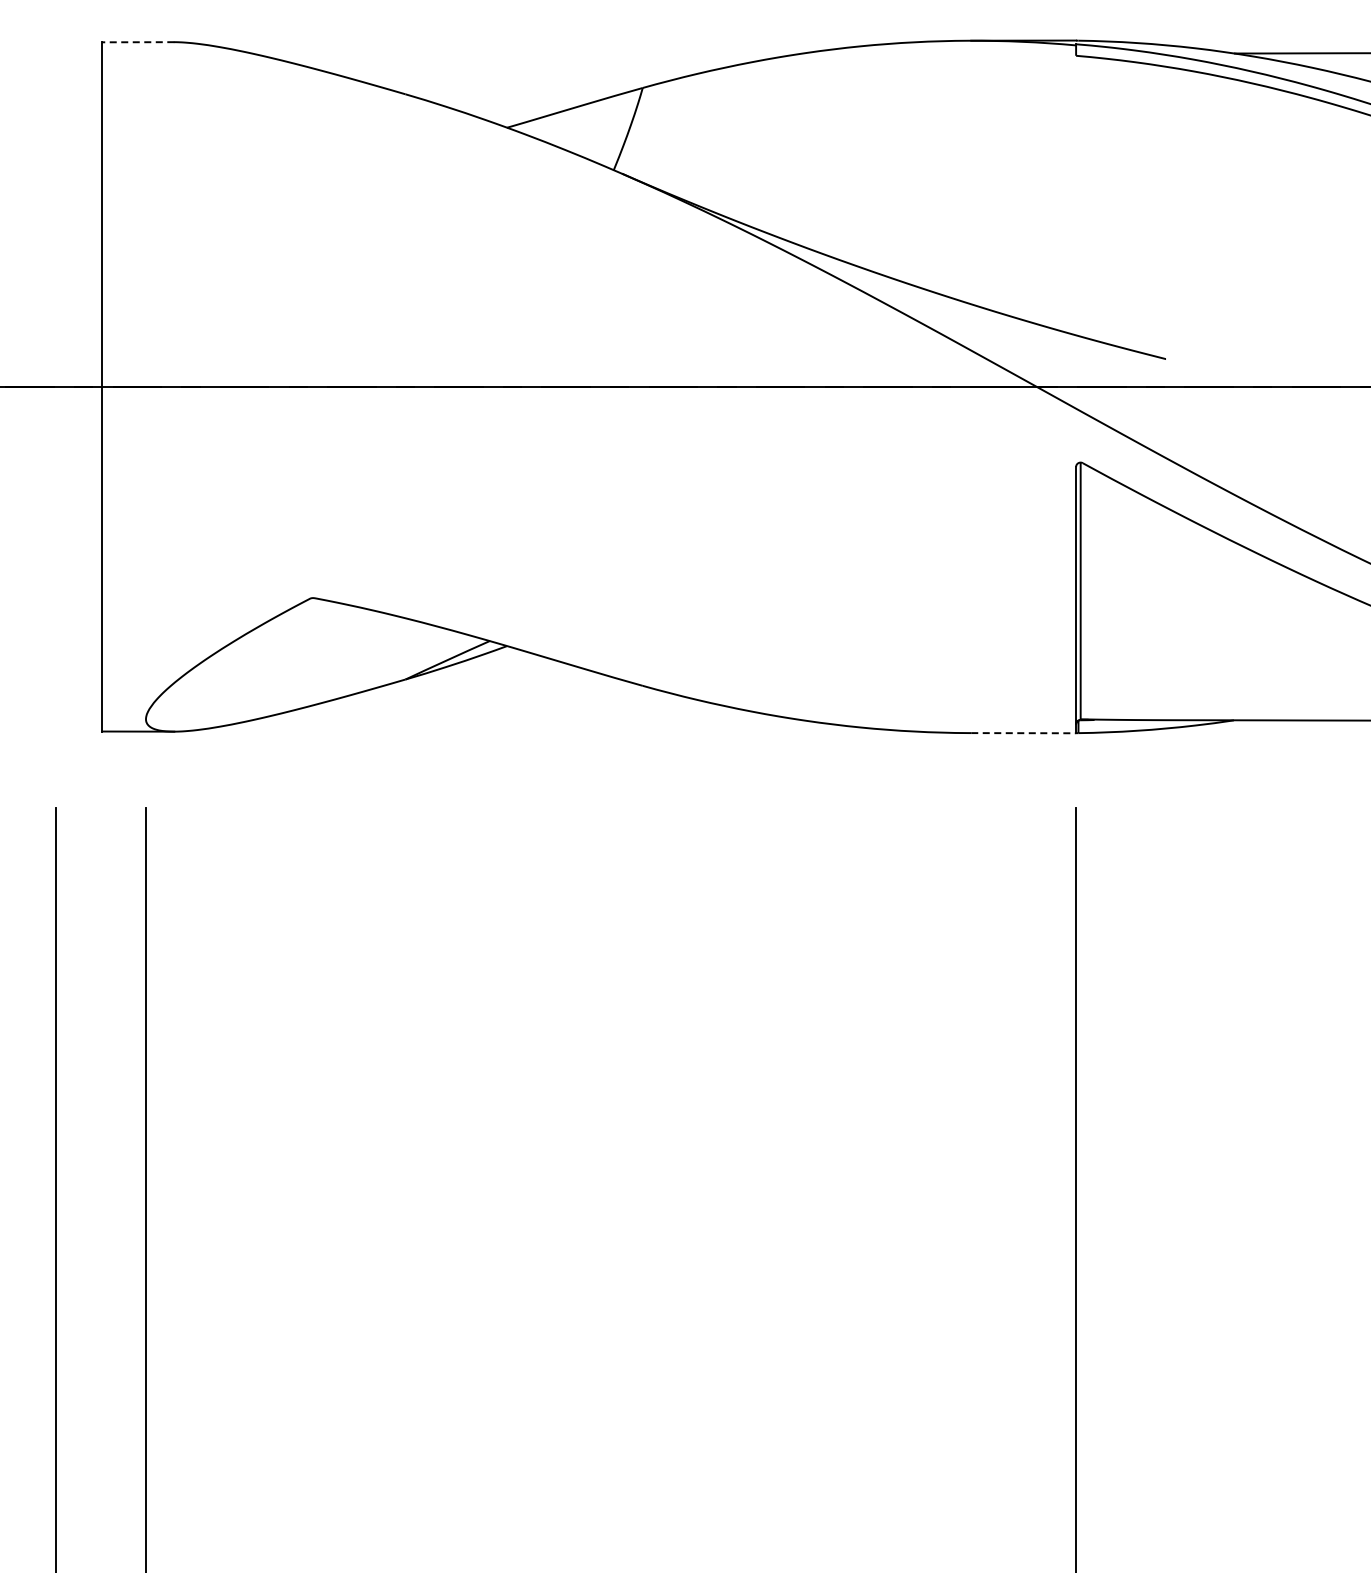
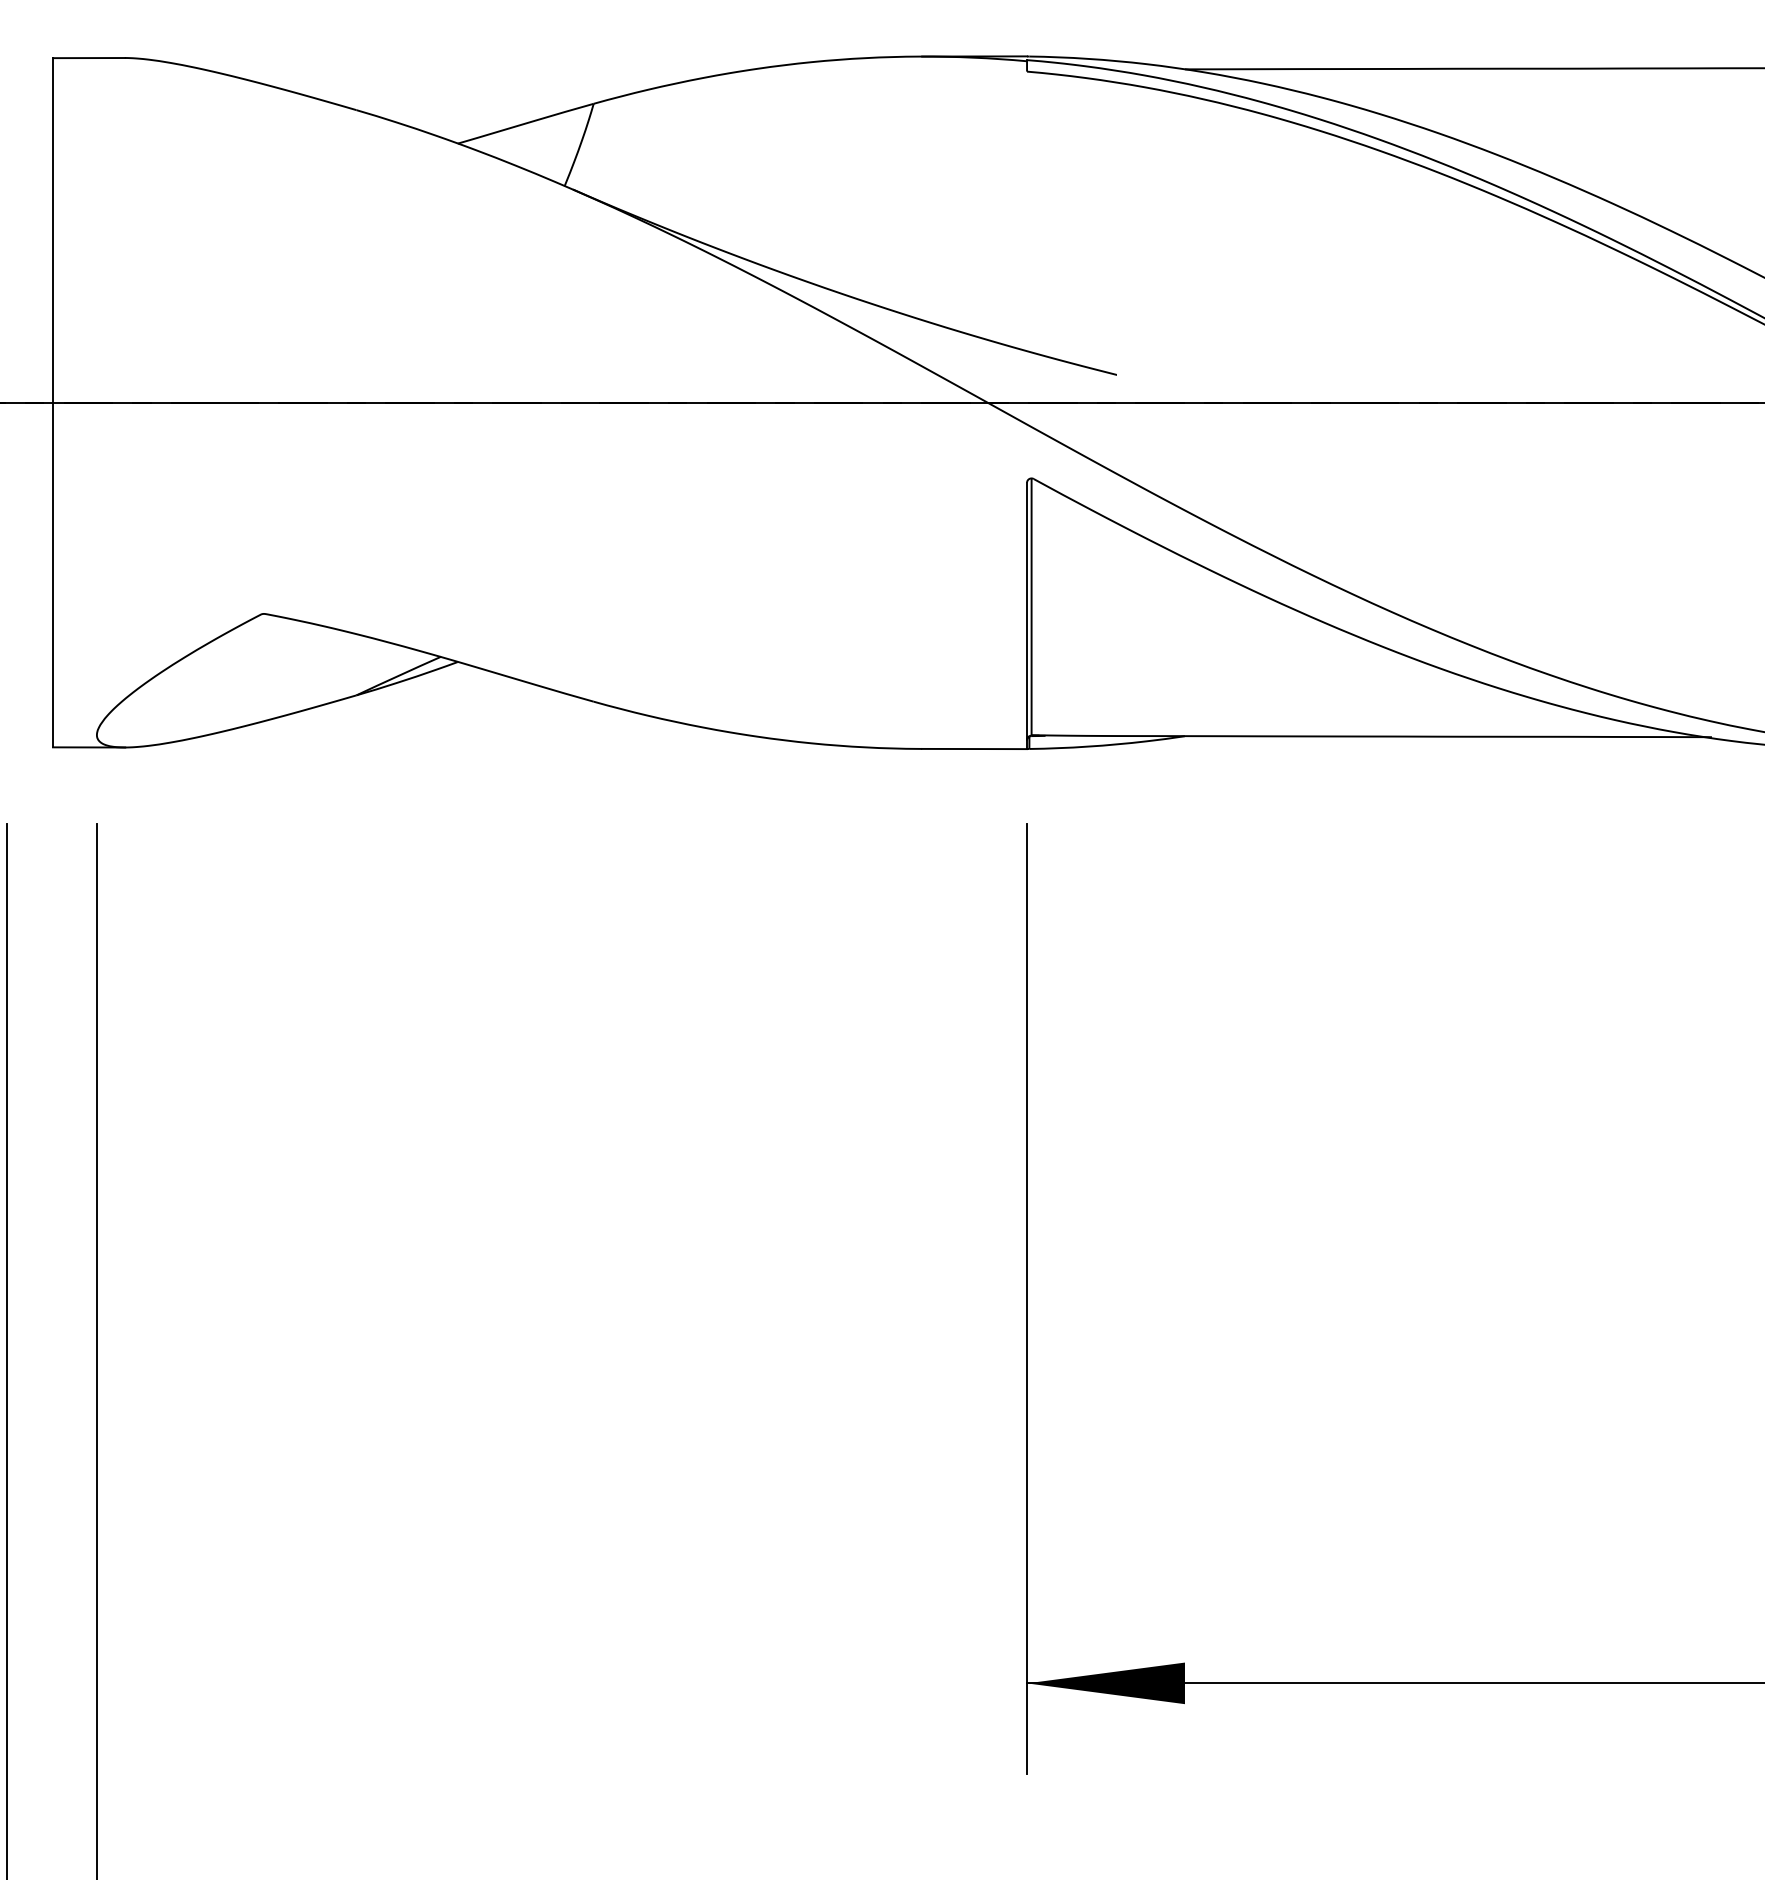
line: (137, 42) -> (88, 58), dashed -> solid
line: (1024, 733) -> (975, 749), dashed -> solid

